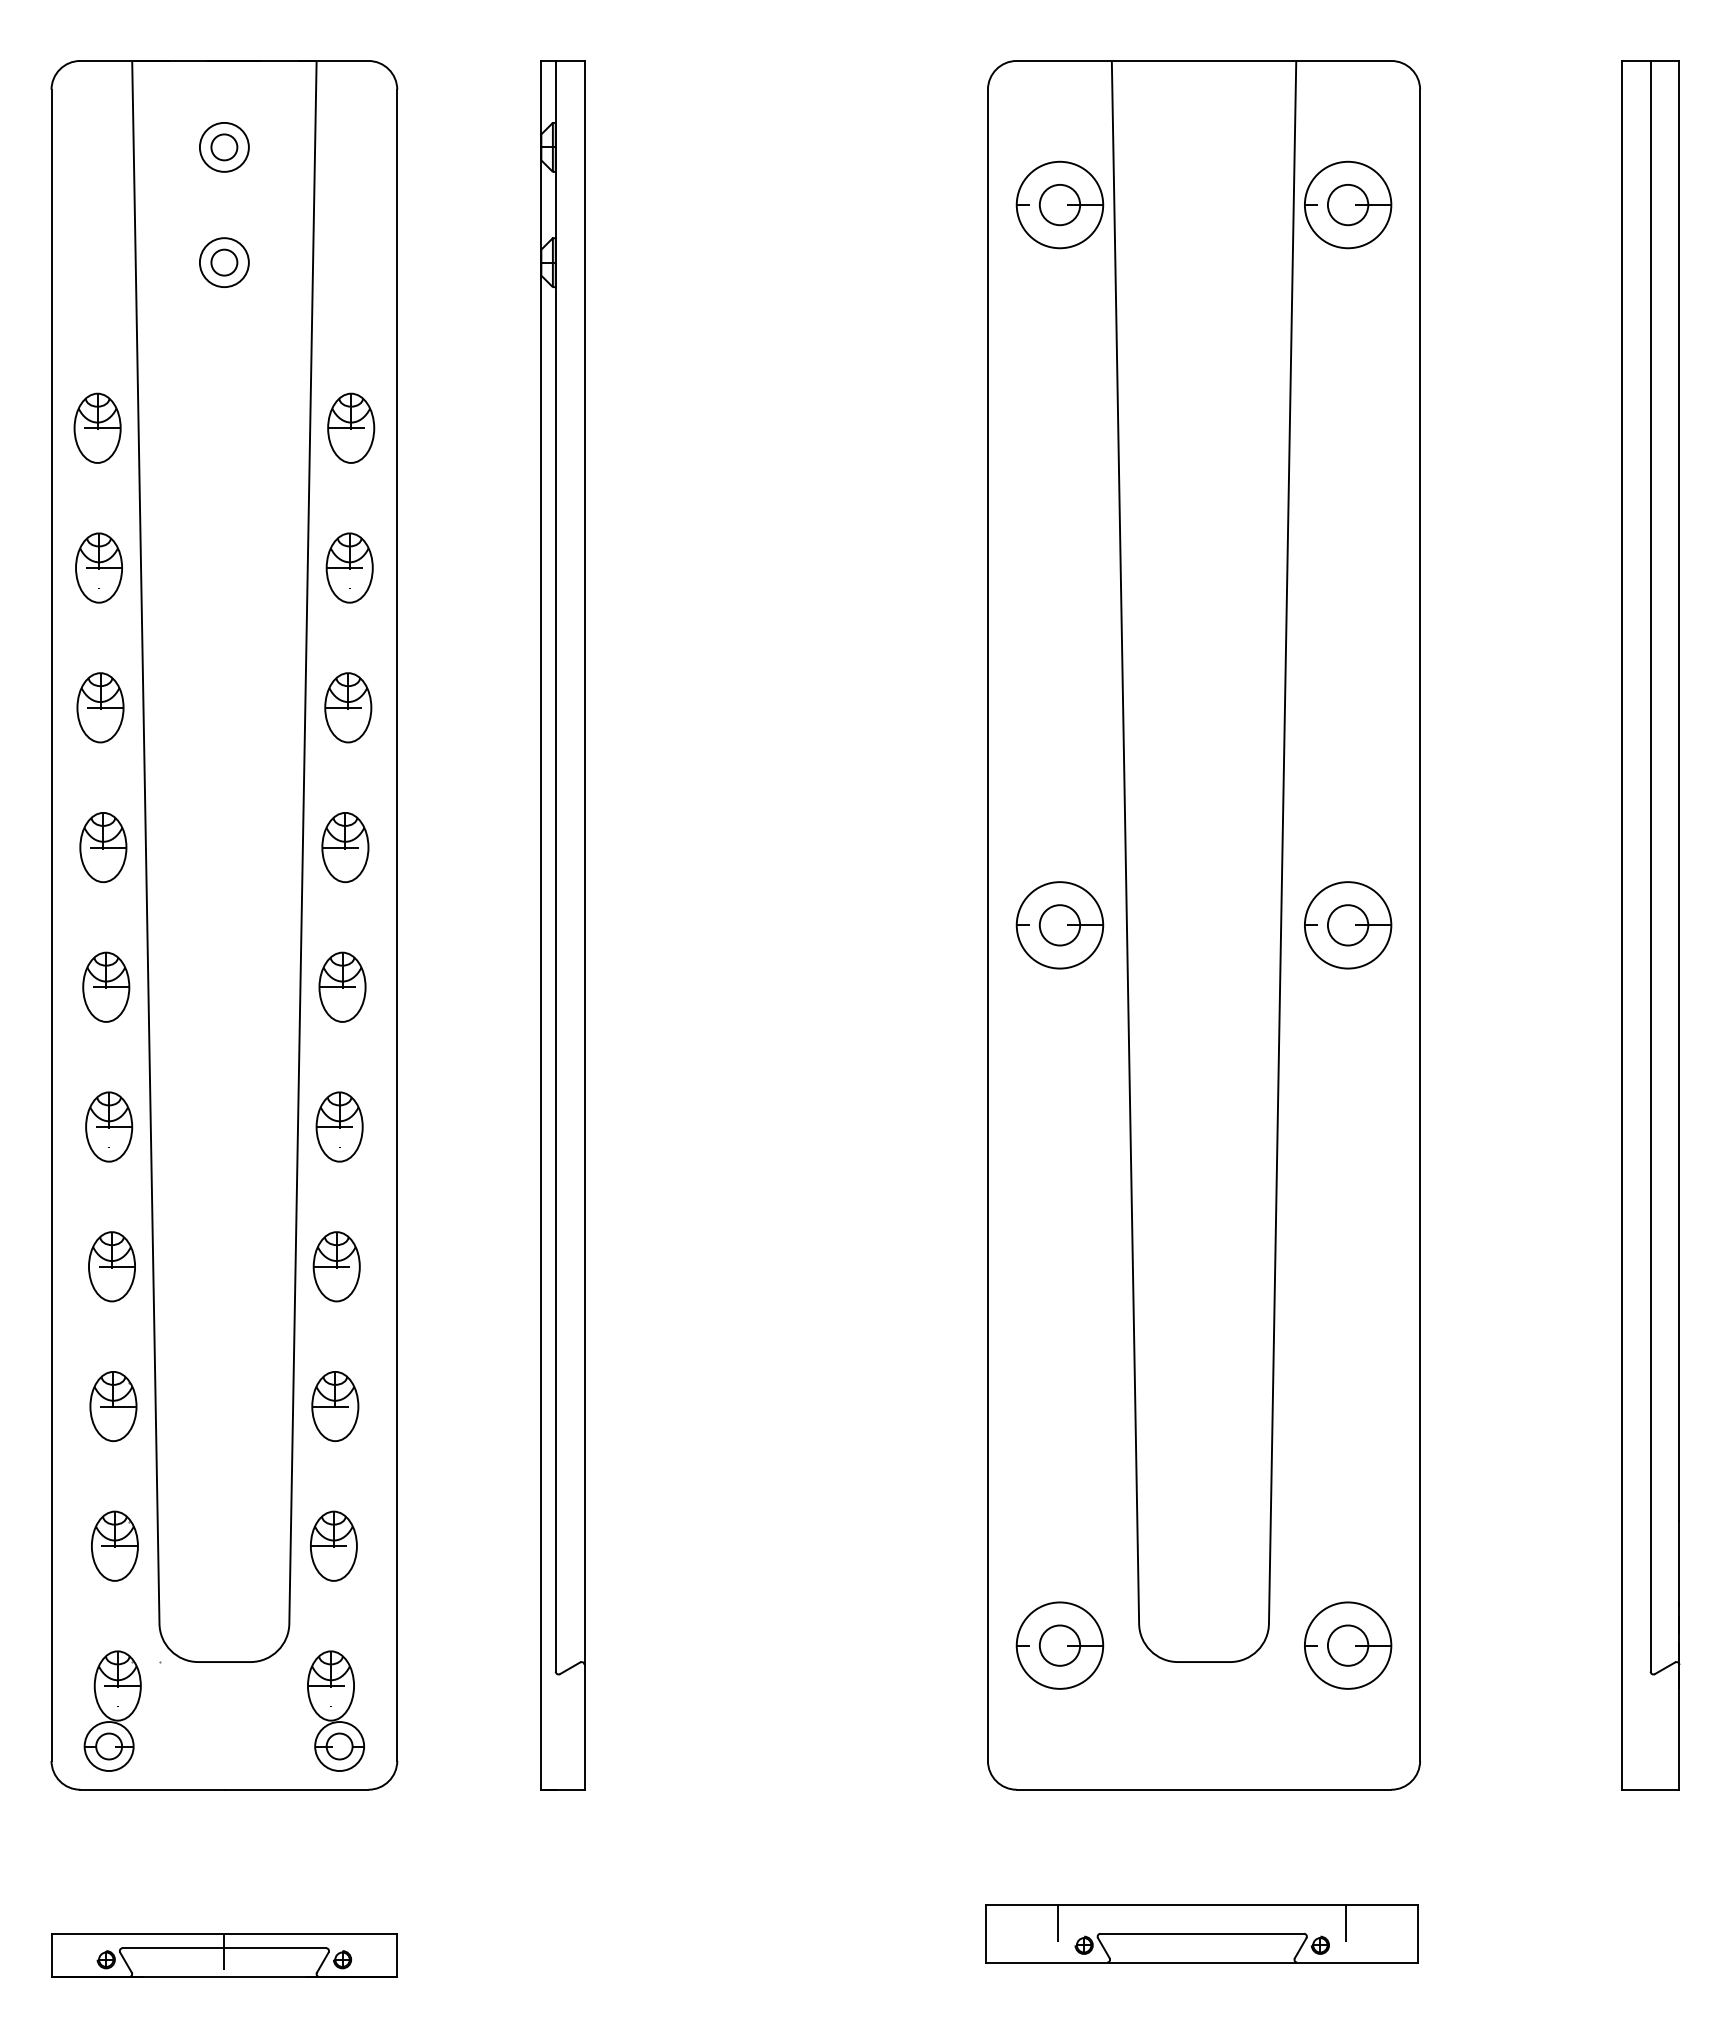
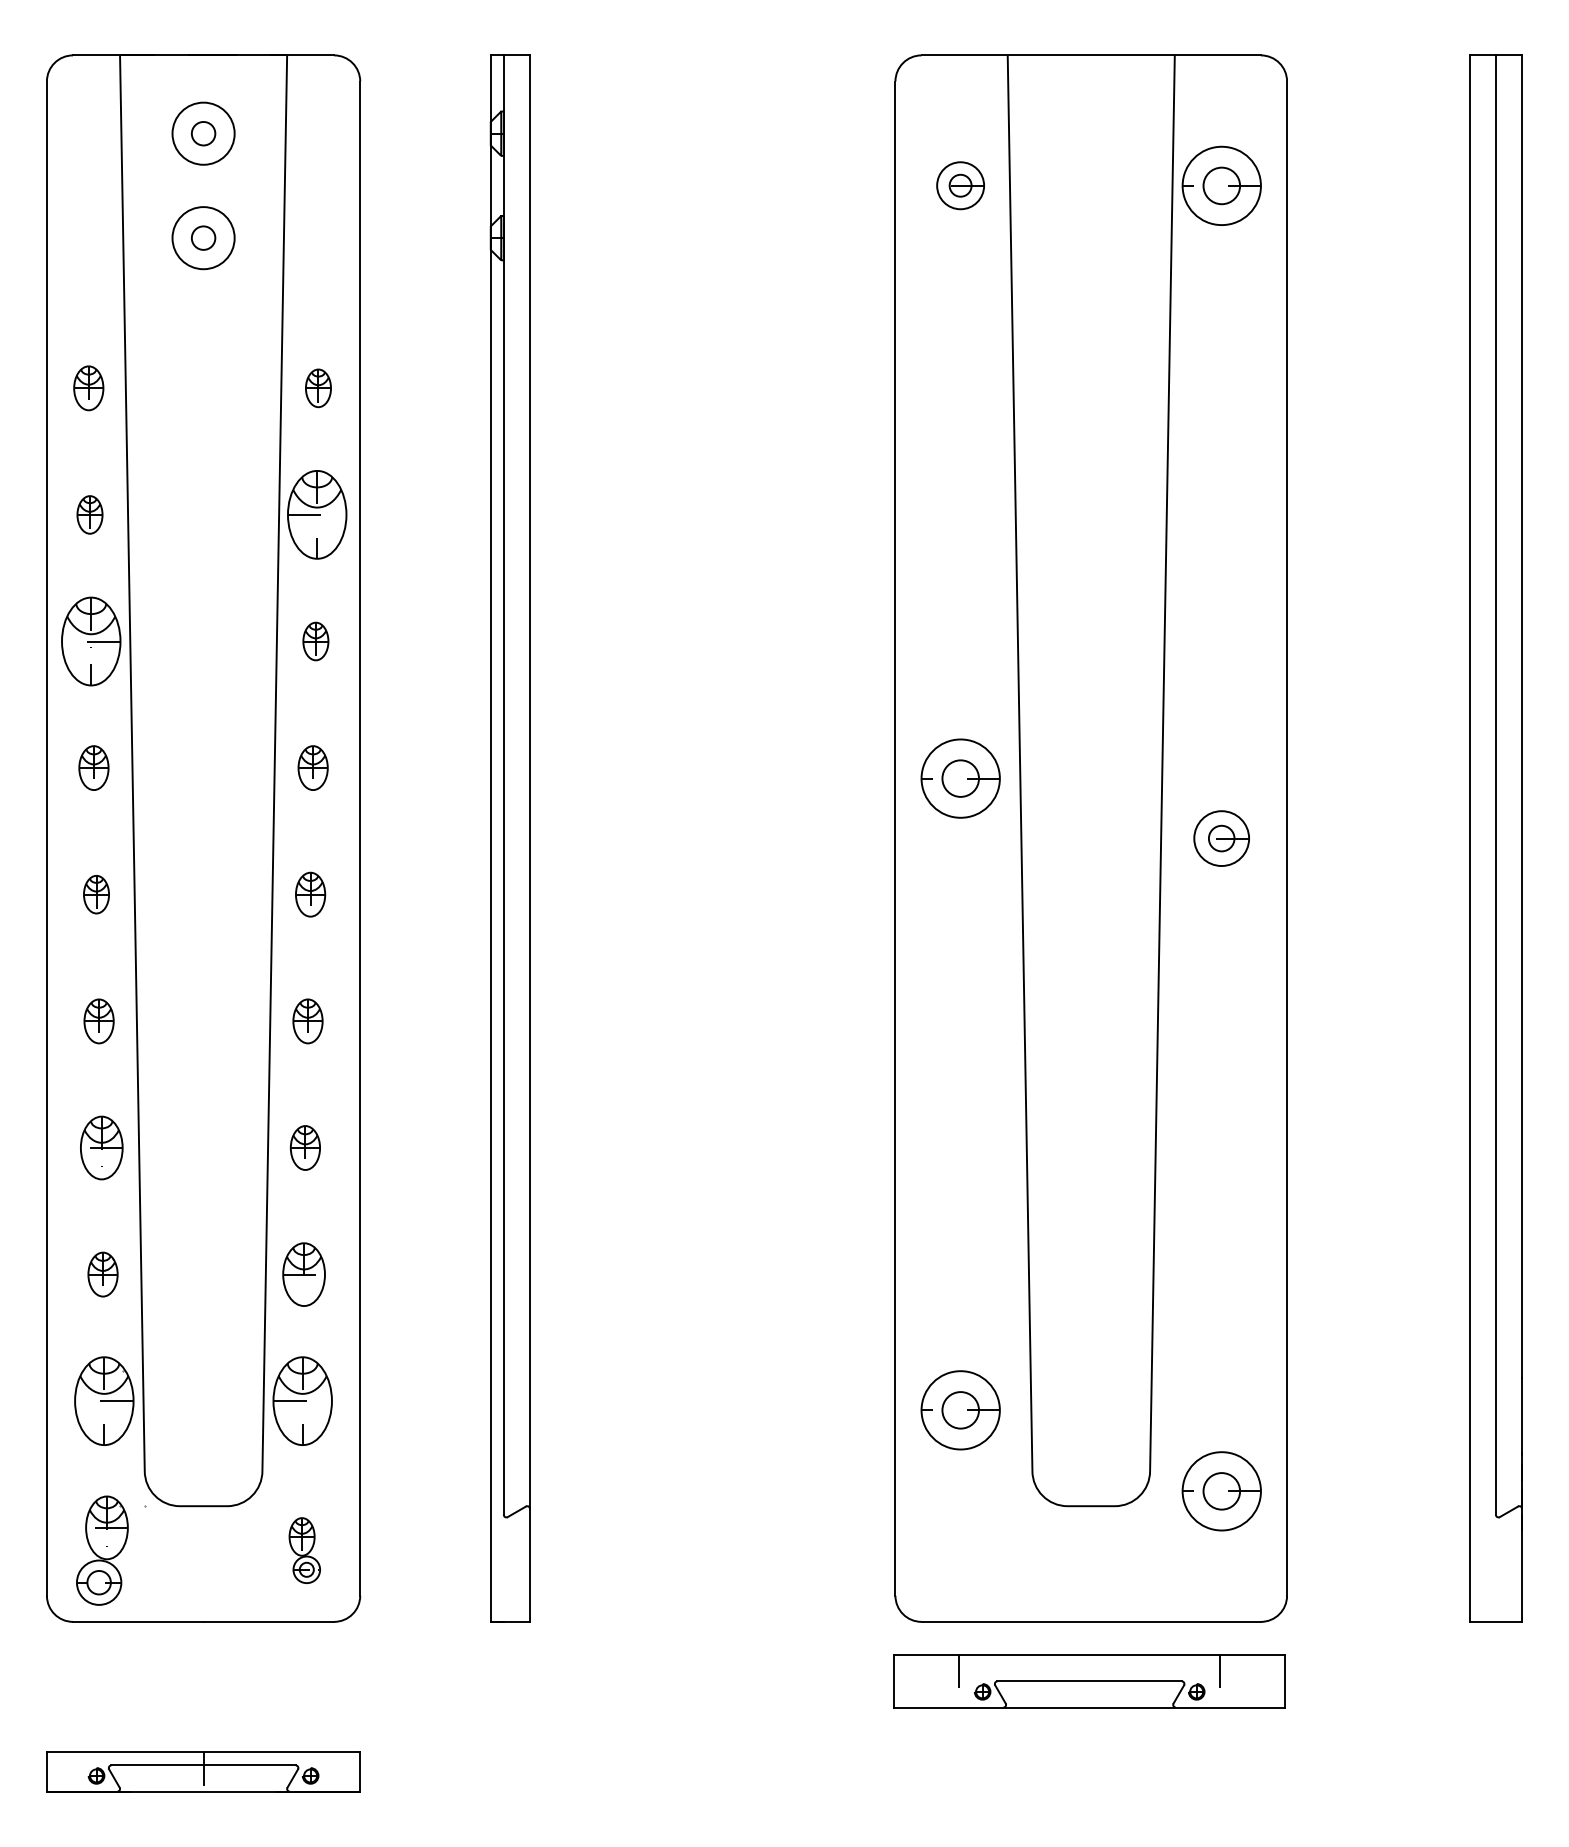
circle: (224, 147) -> (203, 133), size x1.4
part: (1059, 204) -> (960, 185), size x0.6
circle: (224, 261) -> (203, 237), size x1.4
part: (97, 428) -> (88, 388), size x0.7
part: (351, 428) -> (318, 388), size x0.6
part: (98, 567) -> (89, 514), size x0.6
part: (349, 567) -> (316, 514), size x1.4
part: (100, 707) -> (91, 641), size x1.4
part: (347, 707) -> (315, 641), size x0.6
part: (102, 846) -> (93, 767), size x0.7
part: (344, 846) -> (312, 767), size x0.7
part: (1059, 925) -> (960, 778), moved
part: (1347, 925) -> (1221, 838), size x0.7
part: (106, 986) -> (96, 894), size x0.6
part: (342, 986) -> (310, 894), size x0.7
part: (108, 1127) -> (98, 1021), size x0.7
part: (339, 1127) -> (307, 1021), size x0.7
part: (336, 1266) -> (305, 1147), size x0.7
part: (112, 1406) -> (102, 1274), size x0.7
part: (115, 1546) -> (104, 1401), size x1.4
part: (333, 1546) -> (302, 1401), size x1.4
part: (1059, 1645) -> (960, 1410), moved
part: (335, 1710) -> (304, 1550), size x0.6
part: (1202, 1933) -> (1089, 1681), moved

